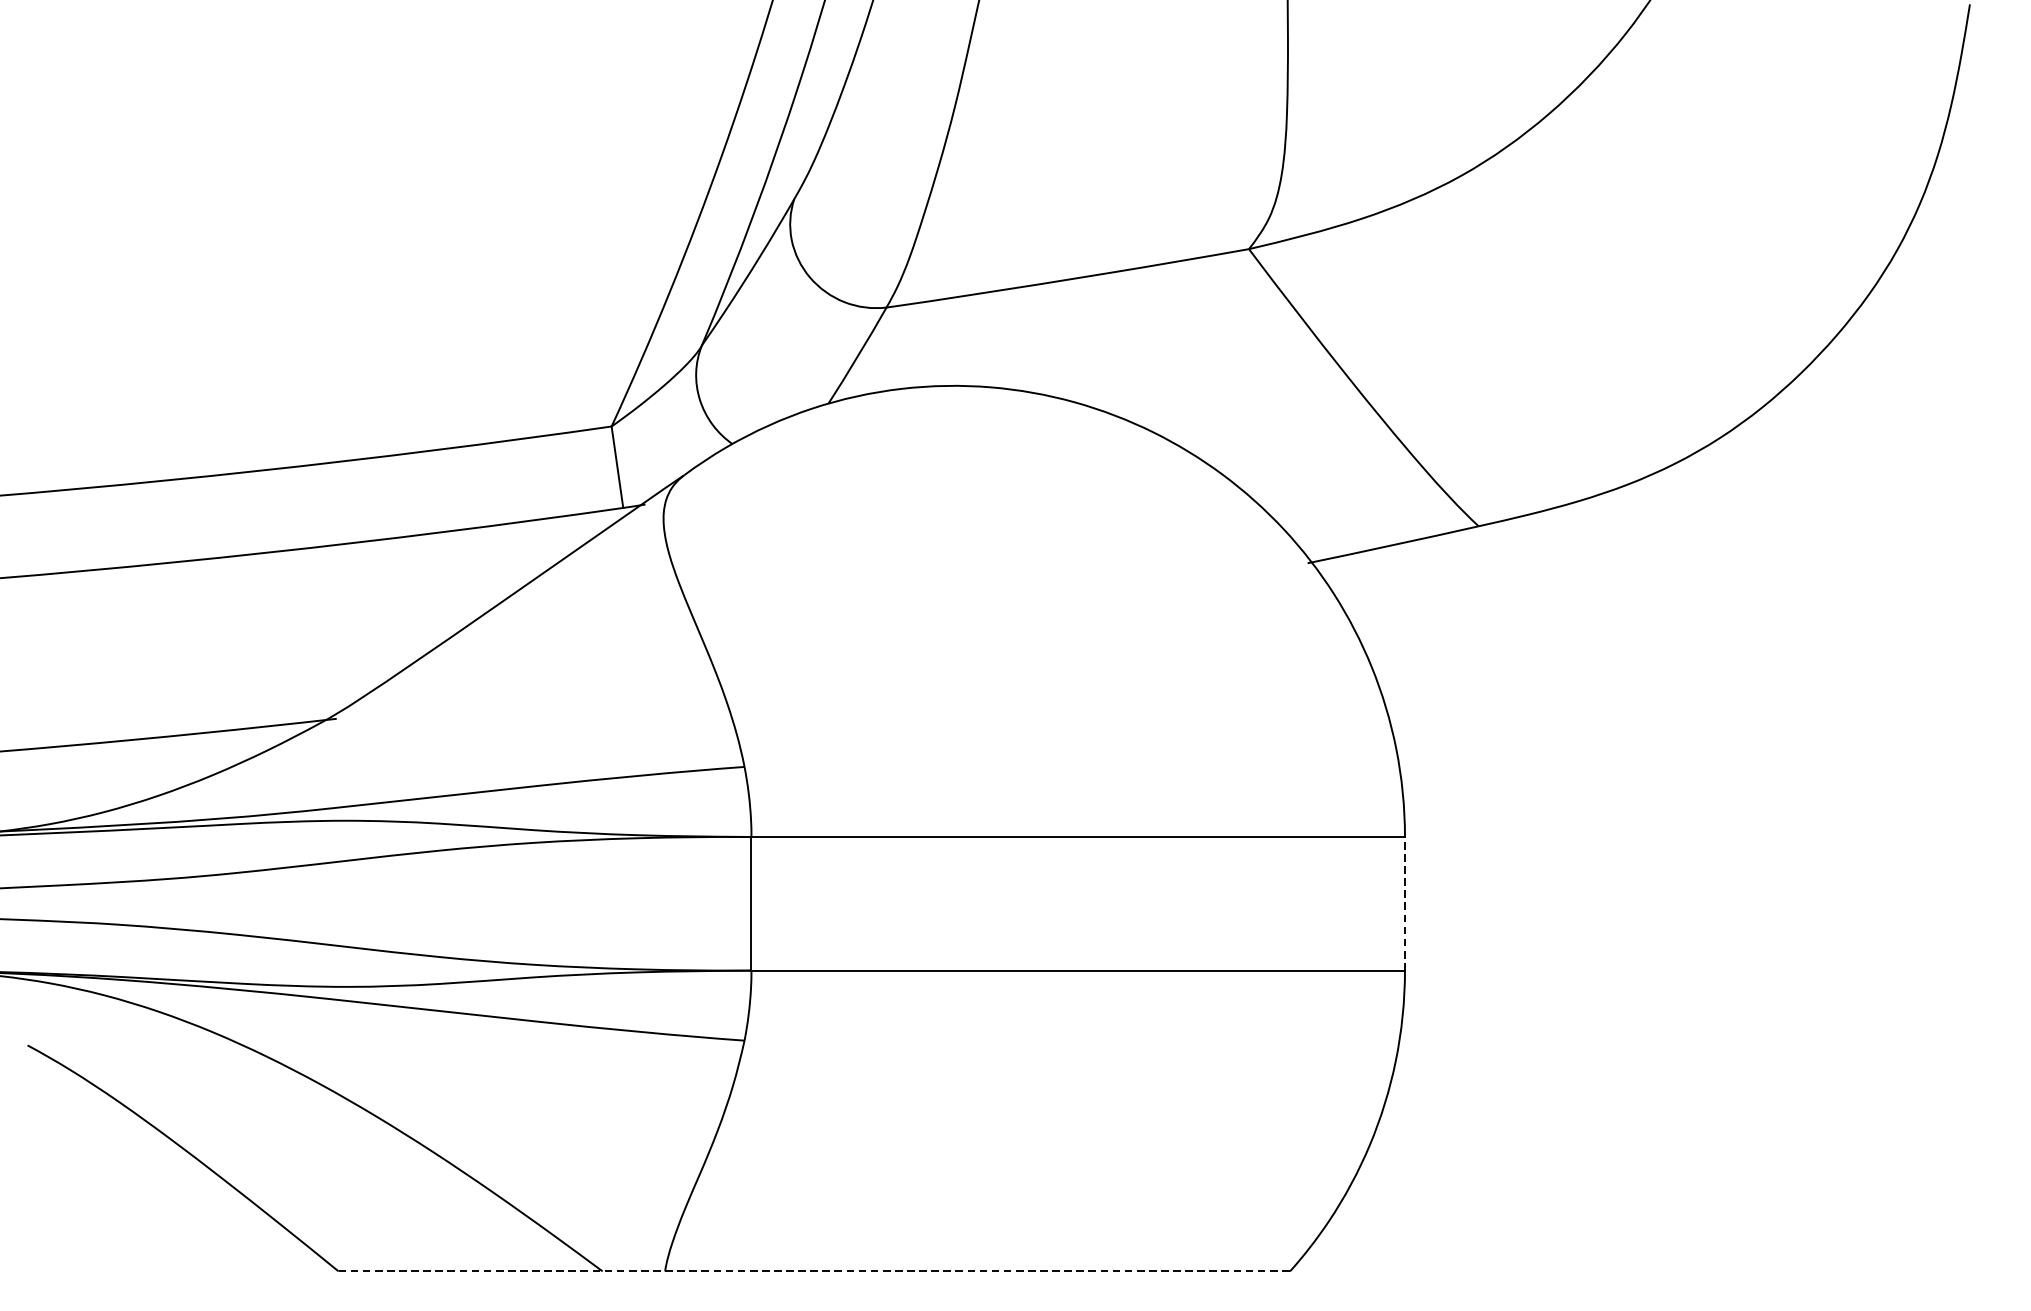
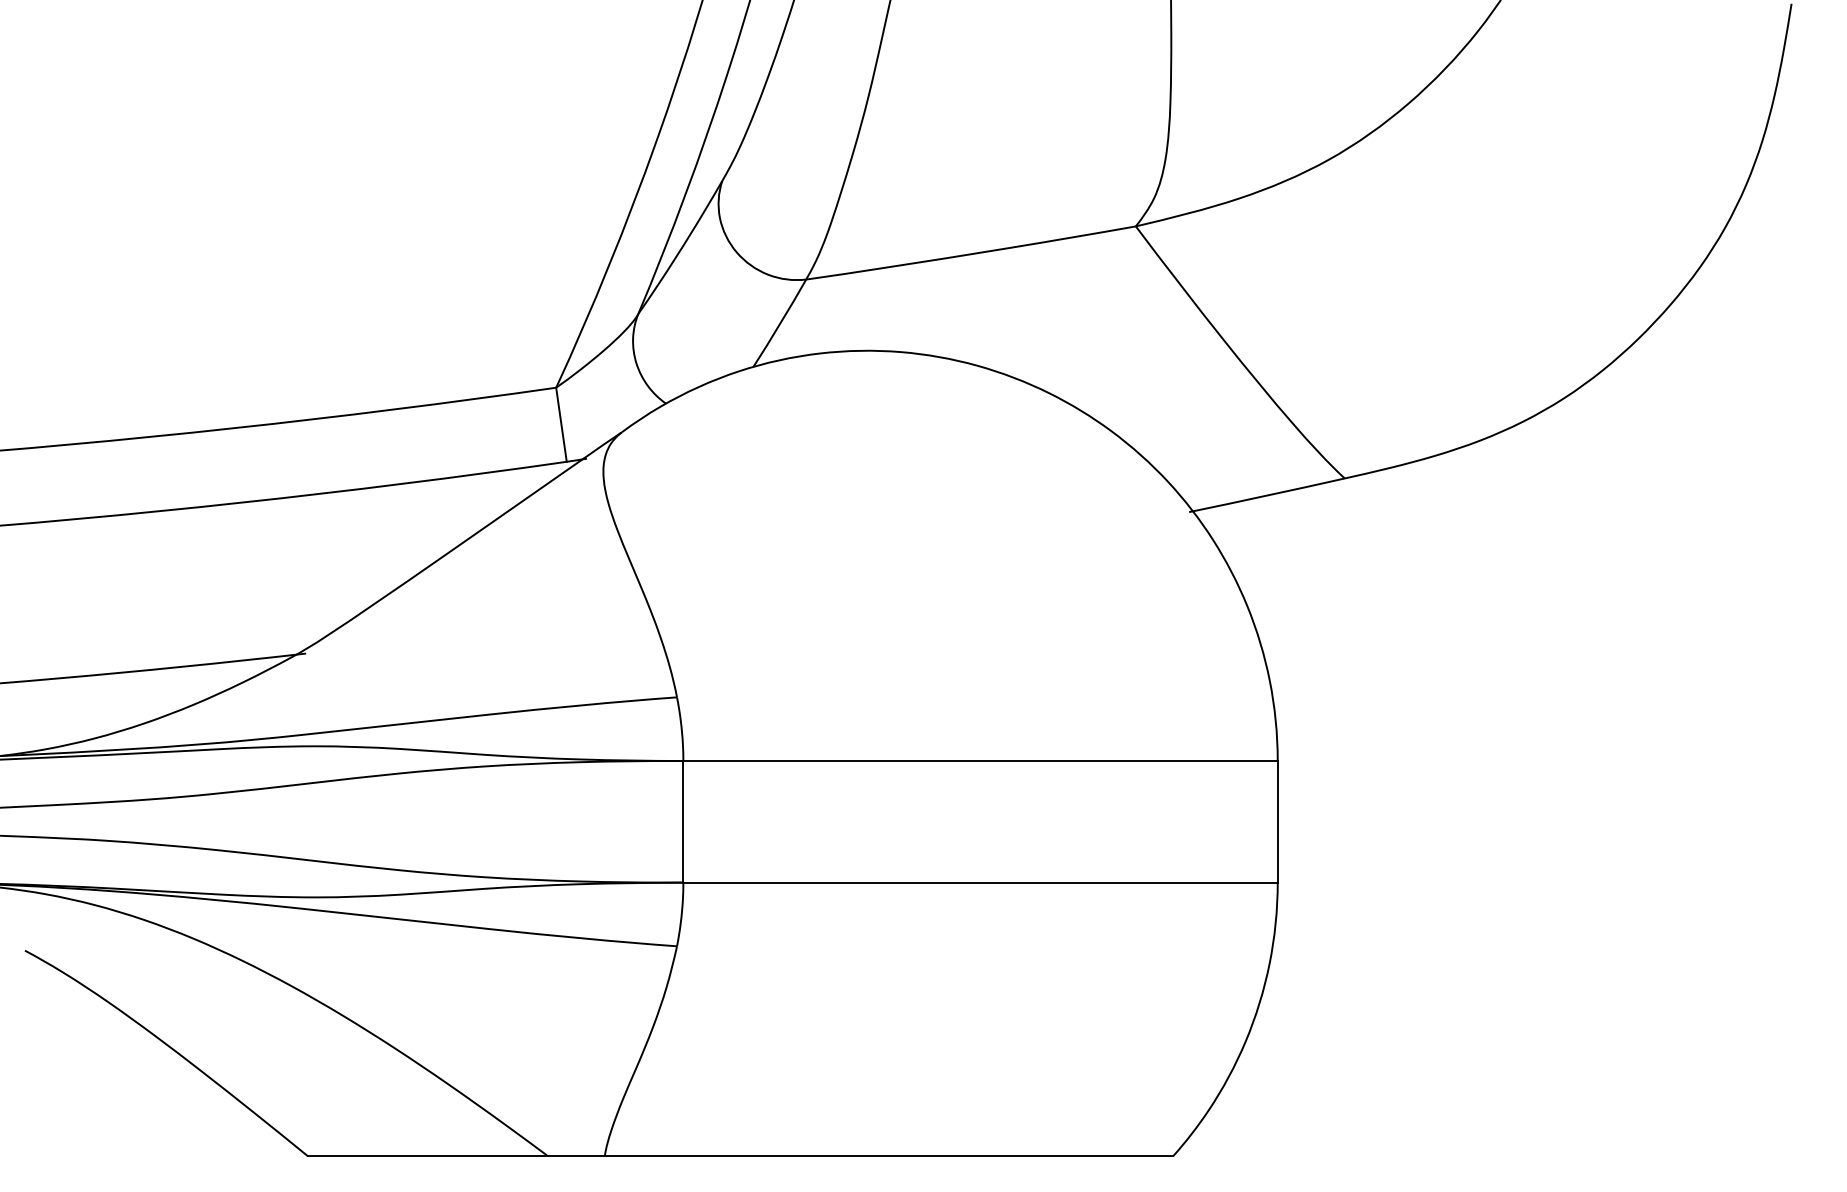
line: (1404, 903) -> (1277, 821), dashed -> solid
line: (814, 1271) -> (740, 1156), dashed -> solid

